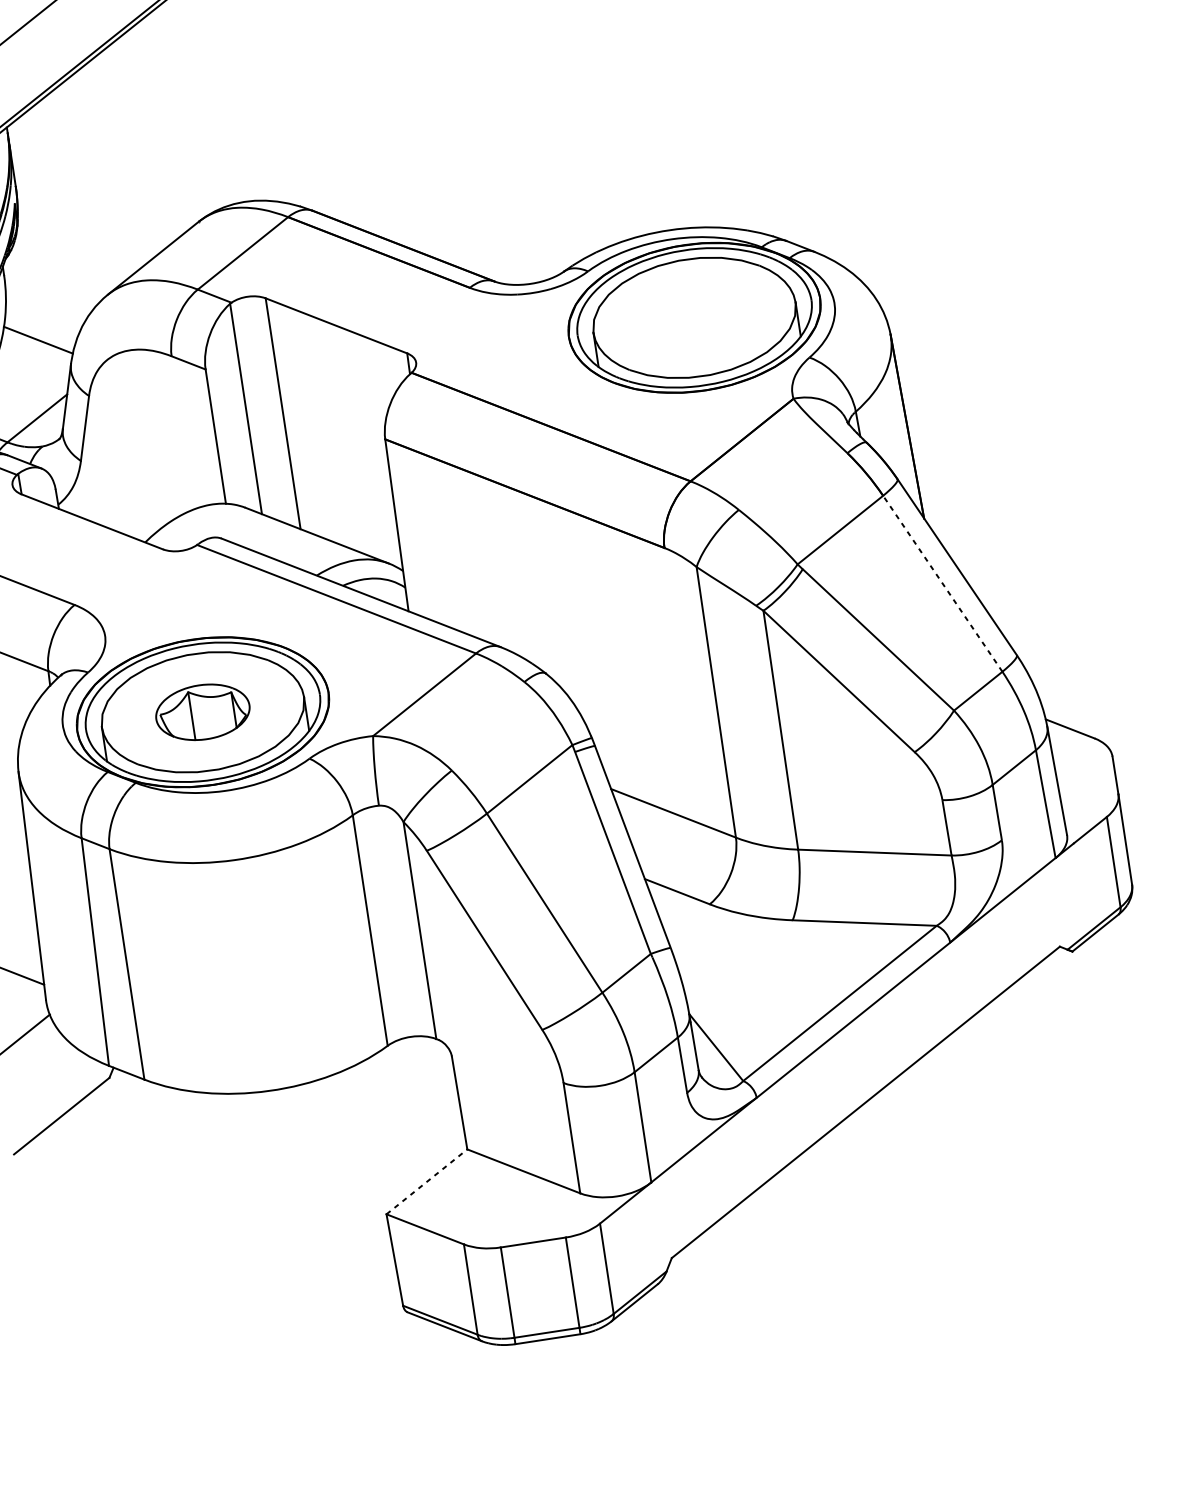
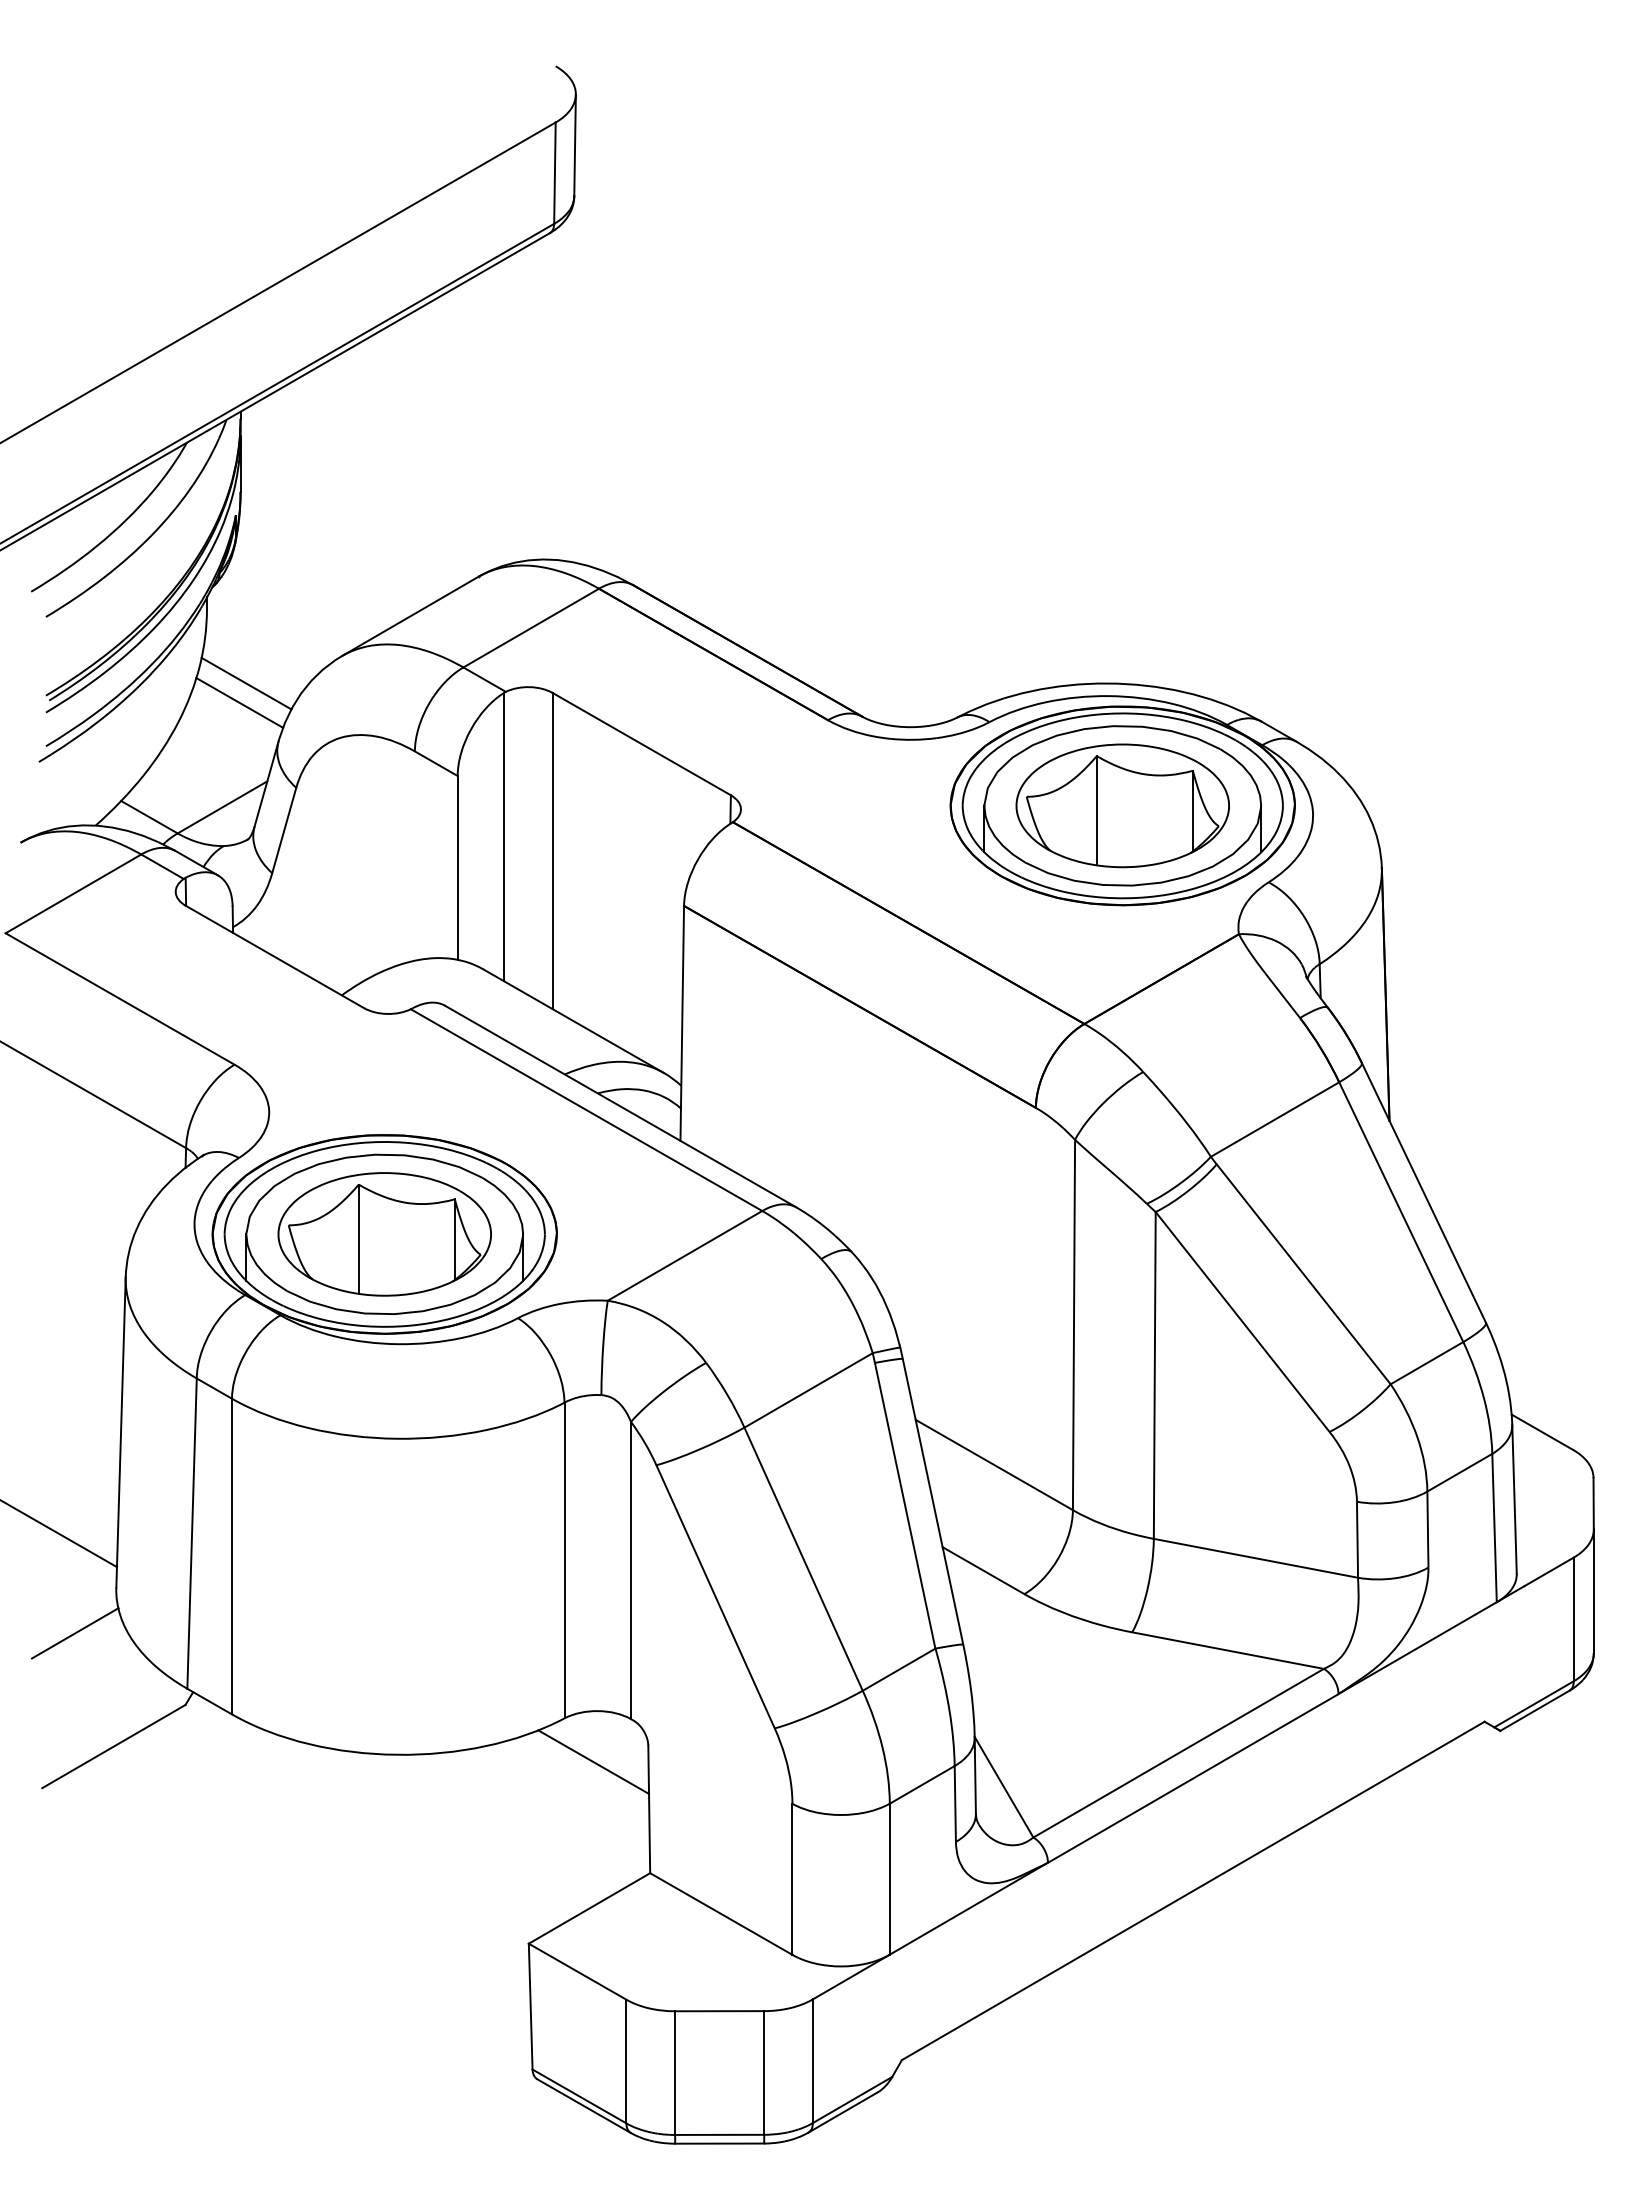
part: (694, 317) -> (1122, 805), added
line: (41, 325) -> (246, 683), added
line: (942, 584) -> (1401, 1212), dashed -> solid
part: (202, 712) -> (384, 1234), size x1.67
line: (413, 1074) -> (593, 1761), added
line: (426, 1181) -> (589, 1908), dashed -> solid

